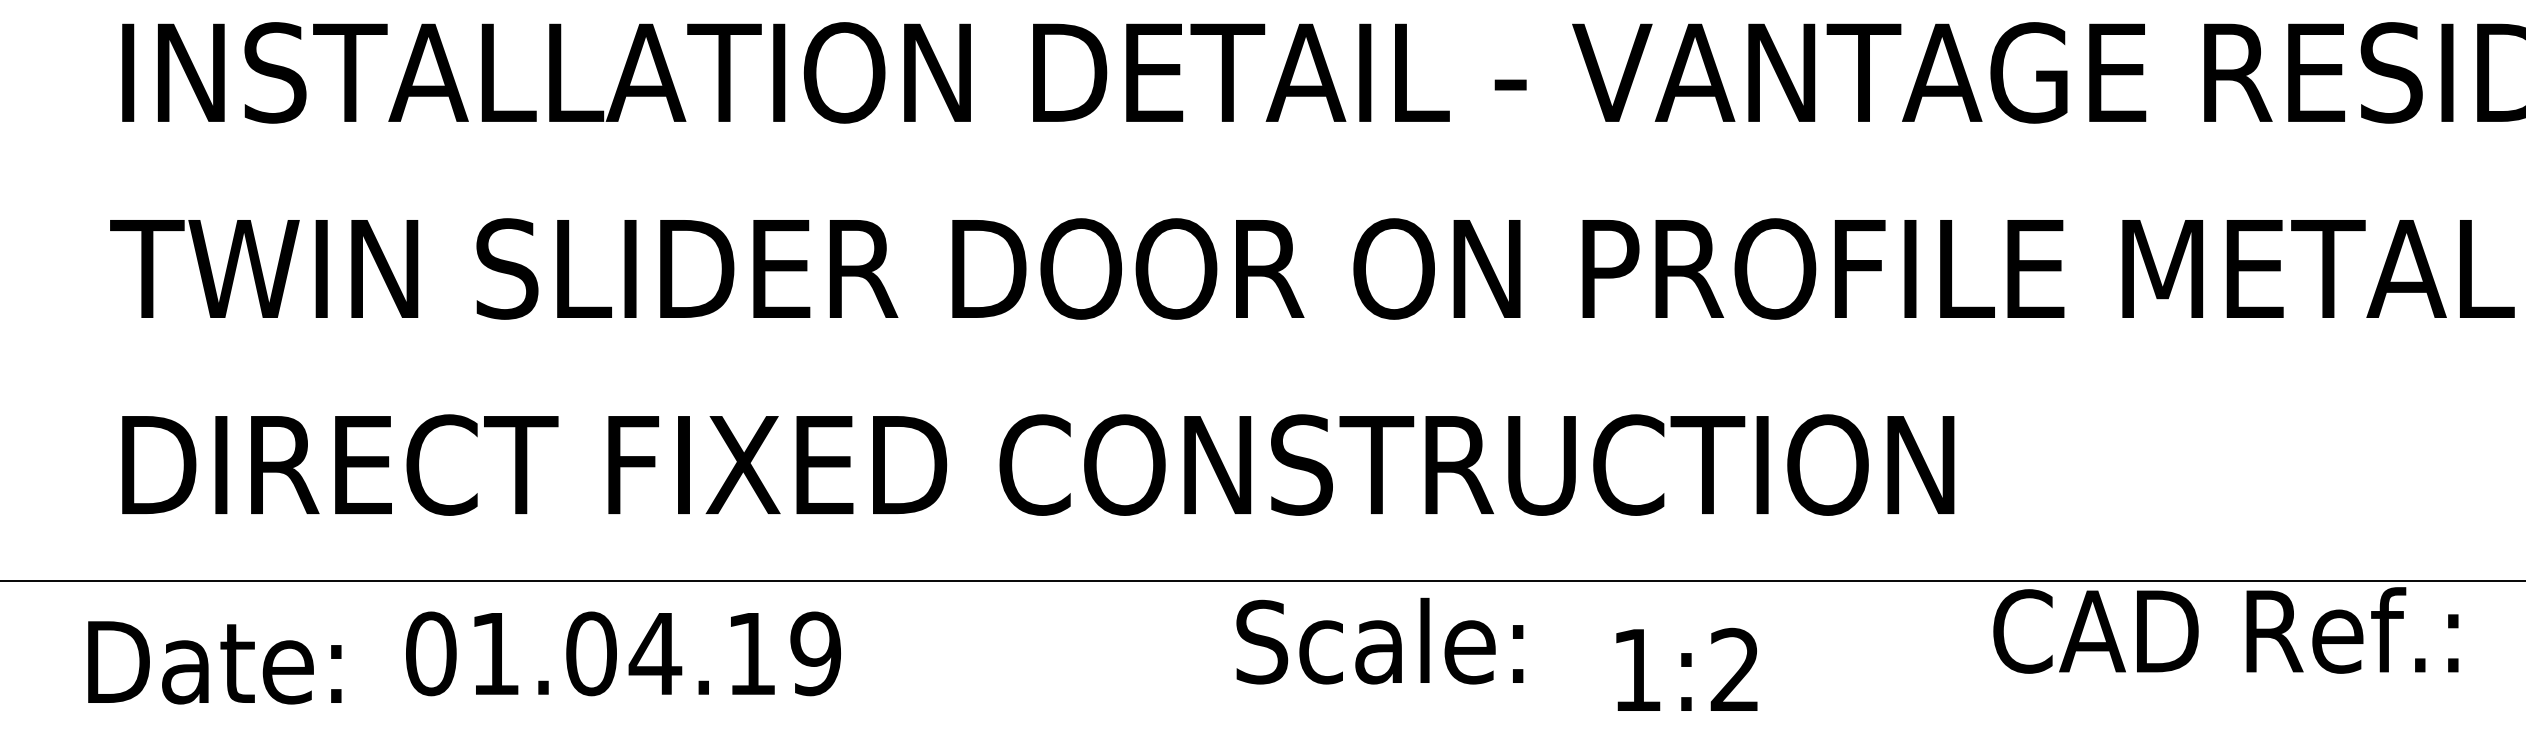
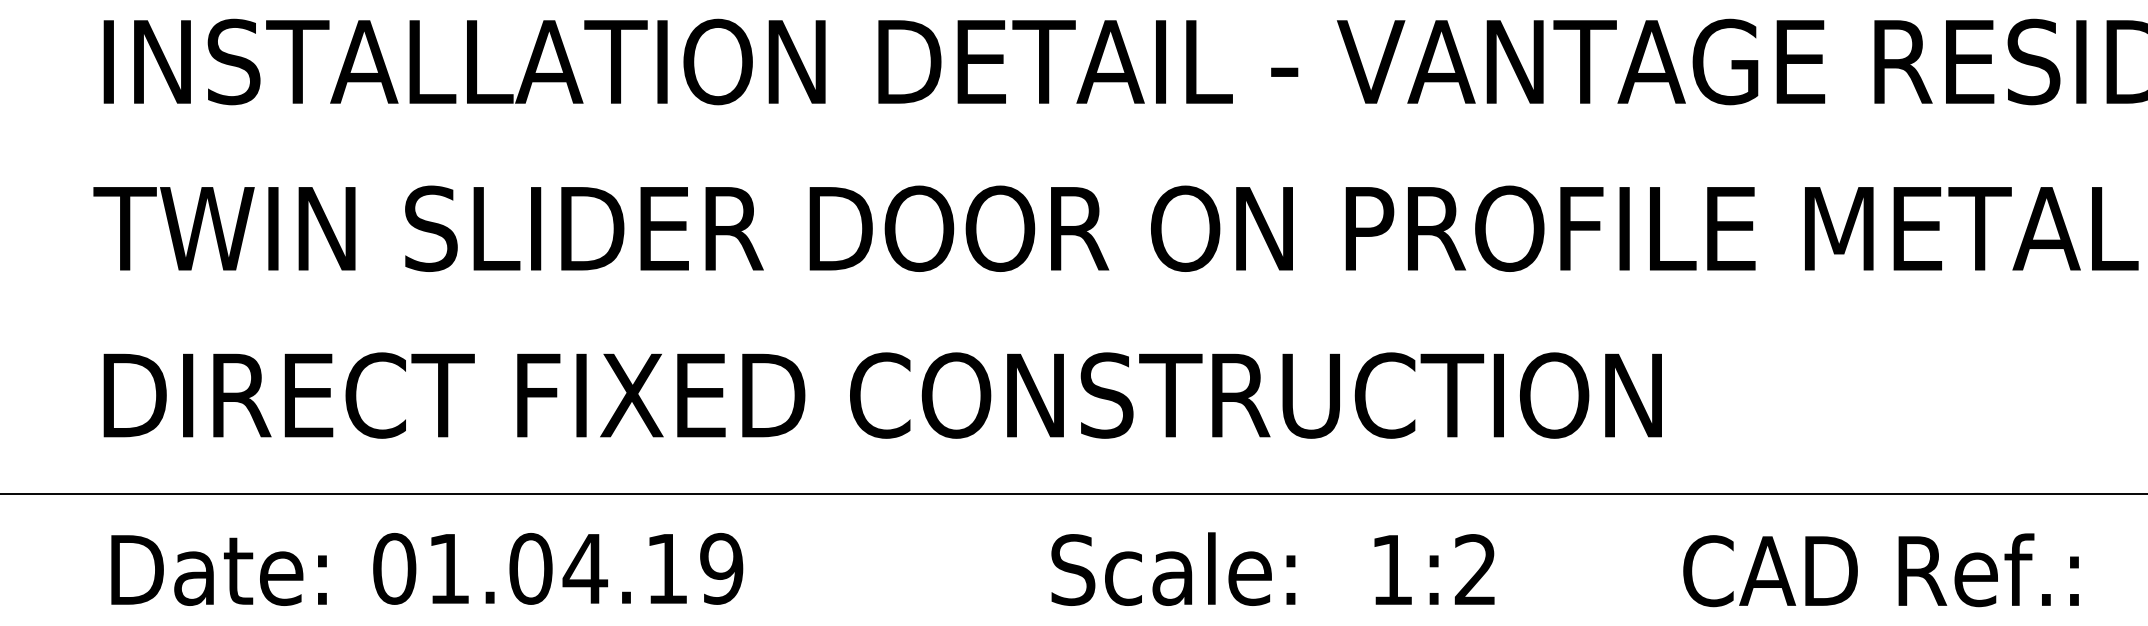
text: (2225, 630) -> (1880, 570), moved
text: (1379, 640) -> (1173, 568), moved
text: (623, 653) -> (558, 568), moved
text: (214, 662) -> (218, 570), moved

